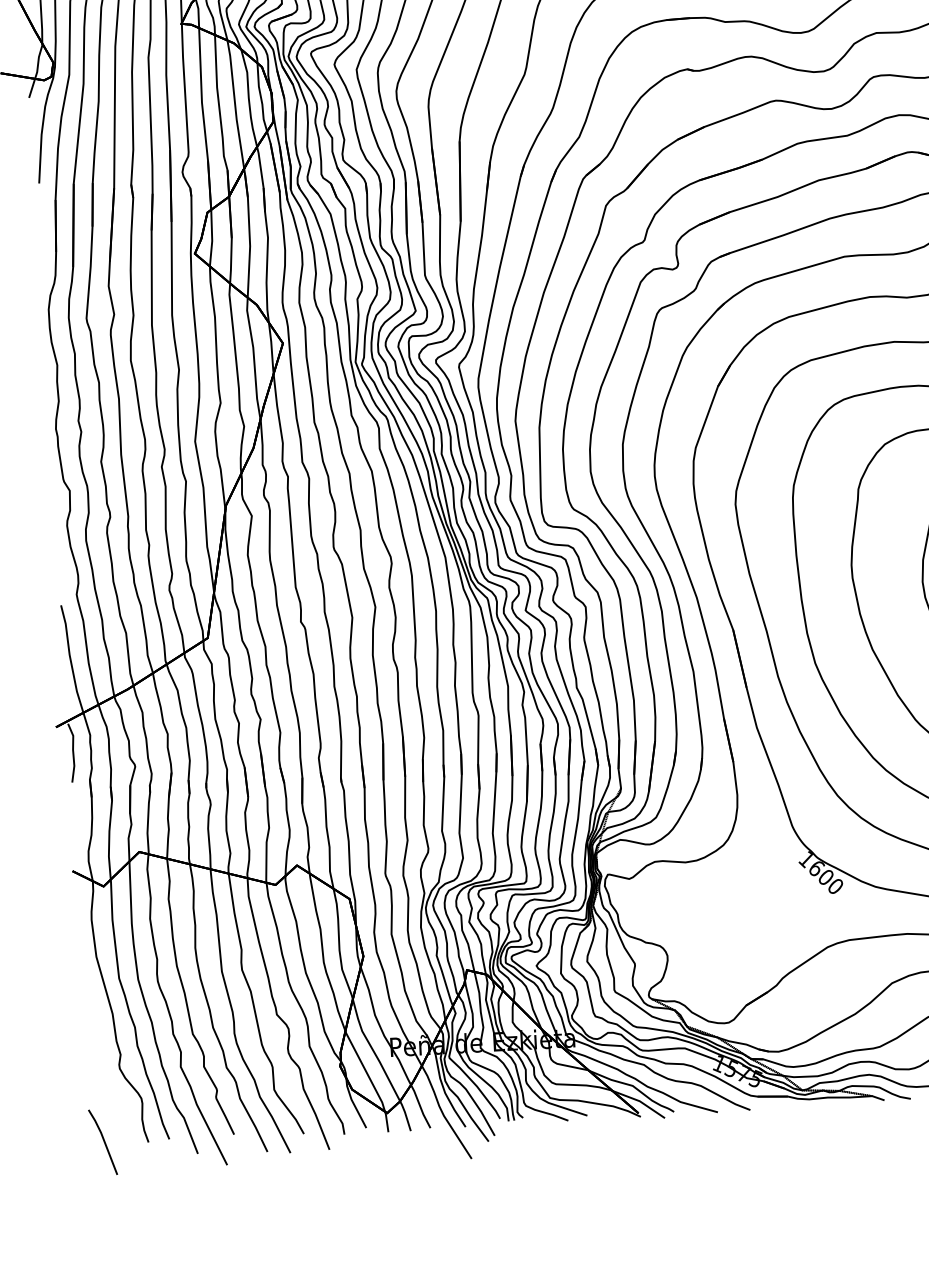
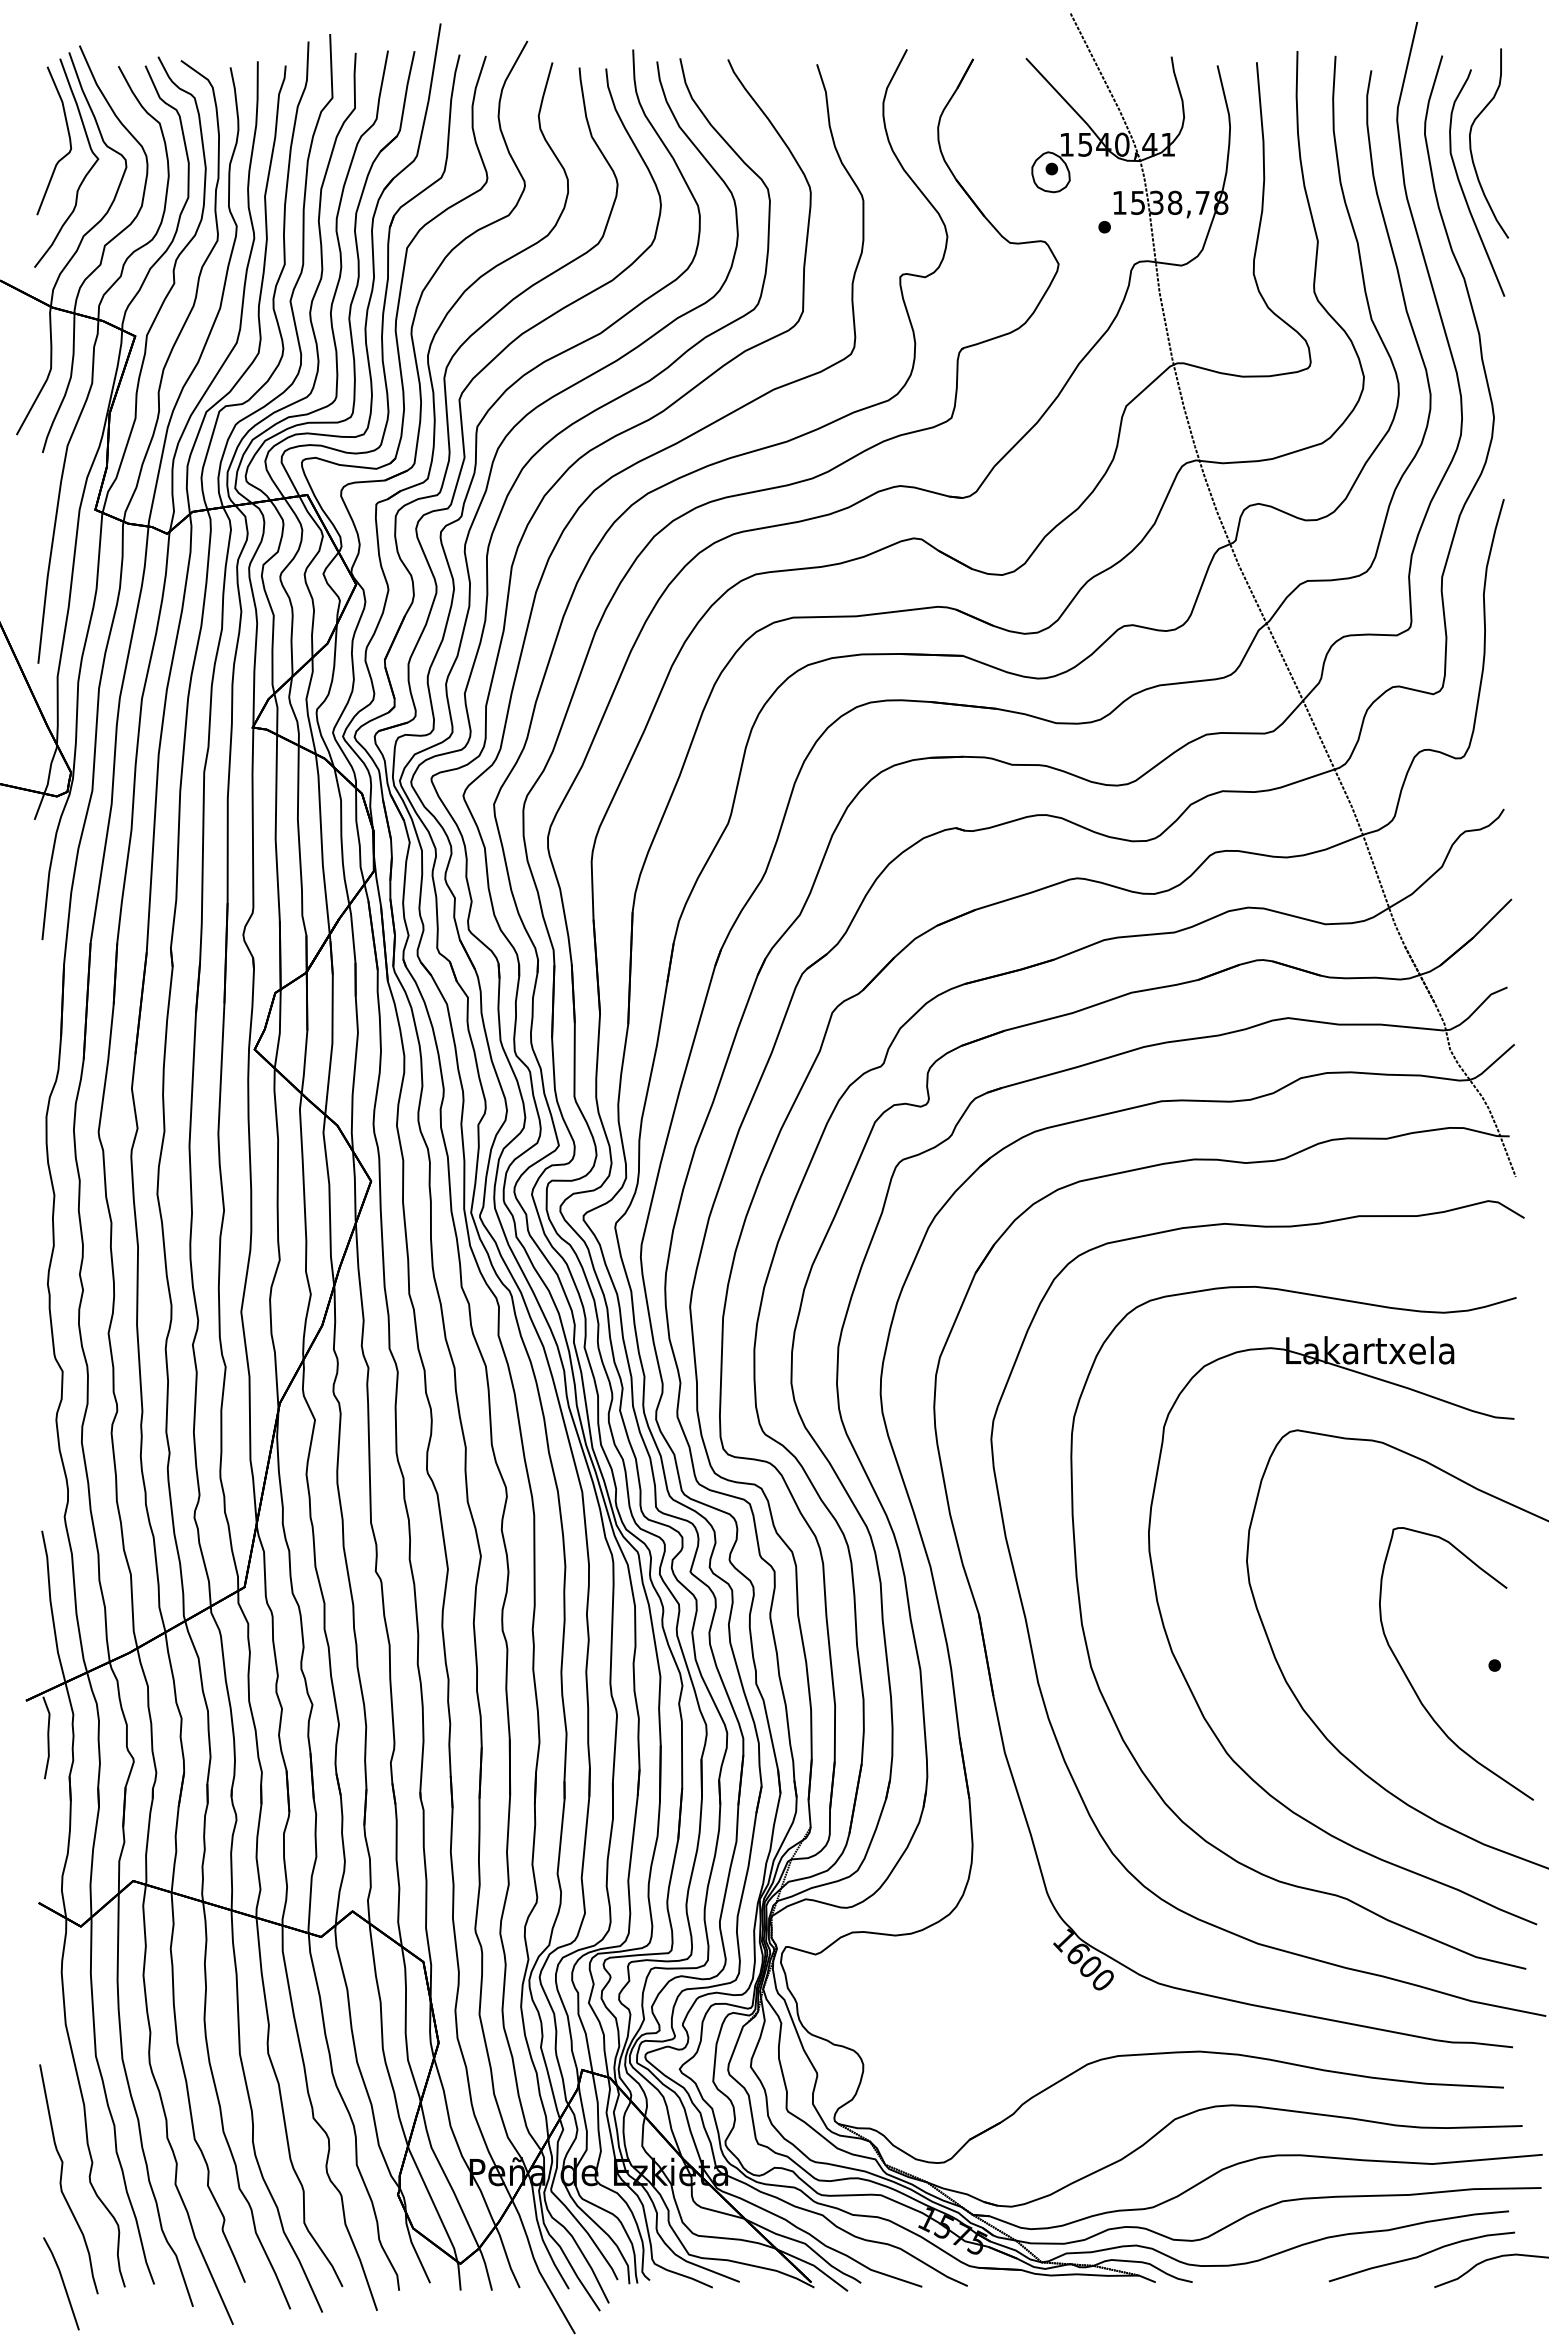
part: (99, 1067) -> (61, 2179), added

